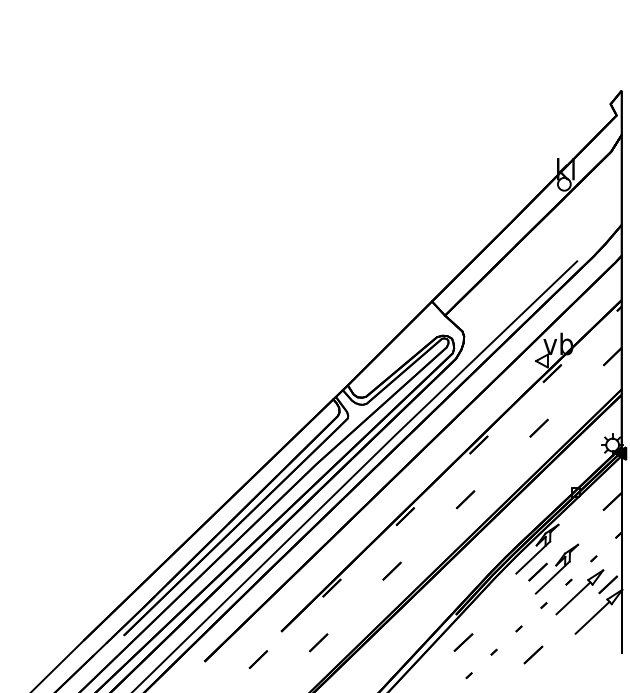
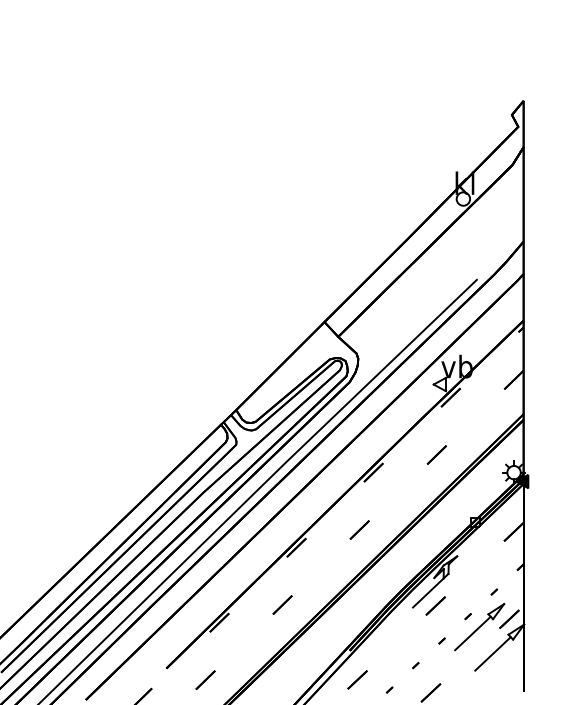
part: (556, 568) -> (455, 602), removed

